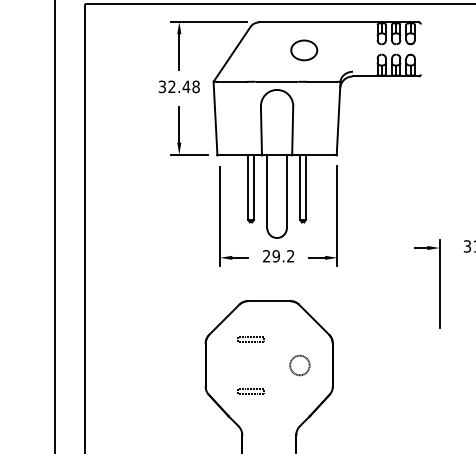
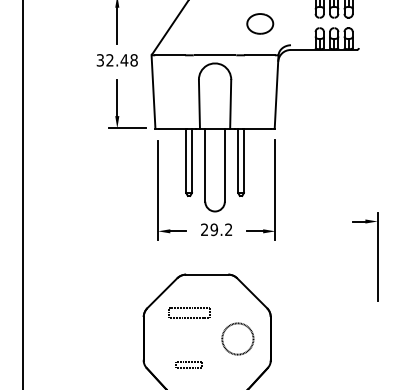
part: (304, 50) -> (260, 24), moved
part: (250, 339) -> (188, 313), size x1.6
circle: (299, 365) -> (237, 339), size x1.6

